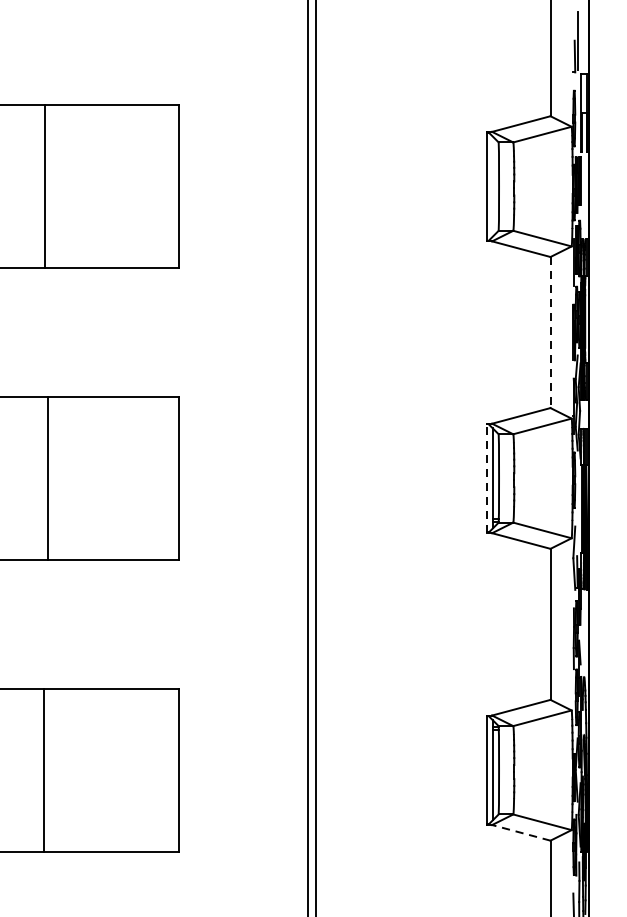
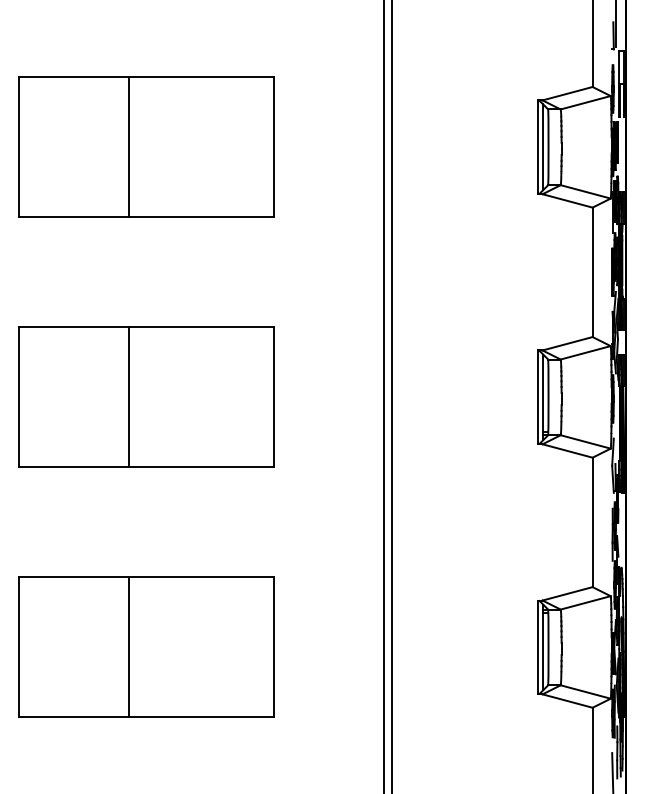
line: (45, 186) -> (129, 147), moved
line: (493, 186) -> (543, 147), added
line: (550, 332) -> (592, 272), dashed -> solid
line: (48, 478) -> (129, 397), moved
line: (487, 478) -> (538, 397), dashed -> solid
line: (43, 770) -> (129, 647), moved
line: (521, 833) -> (567, 701), dashed -> solid

